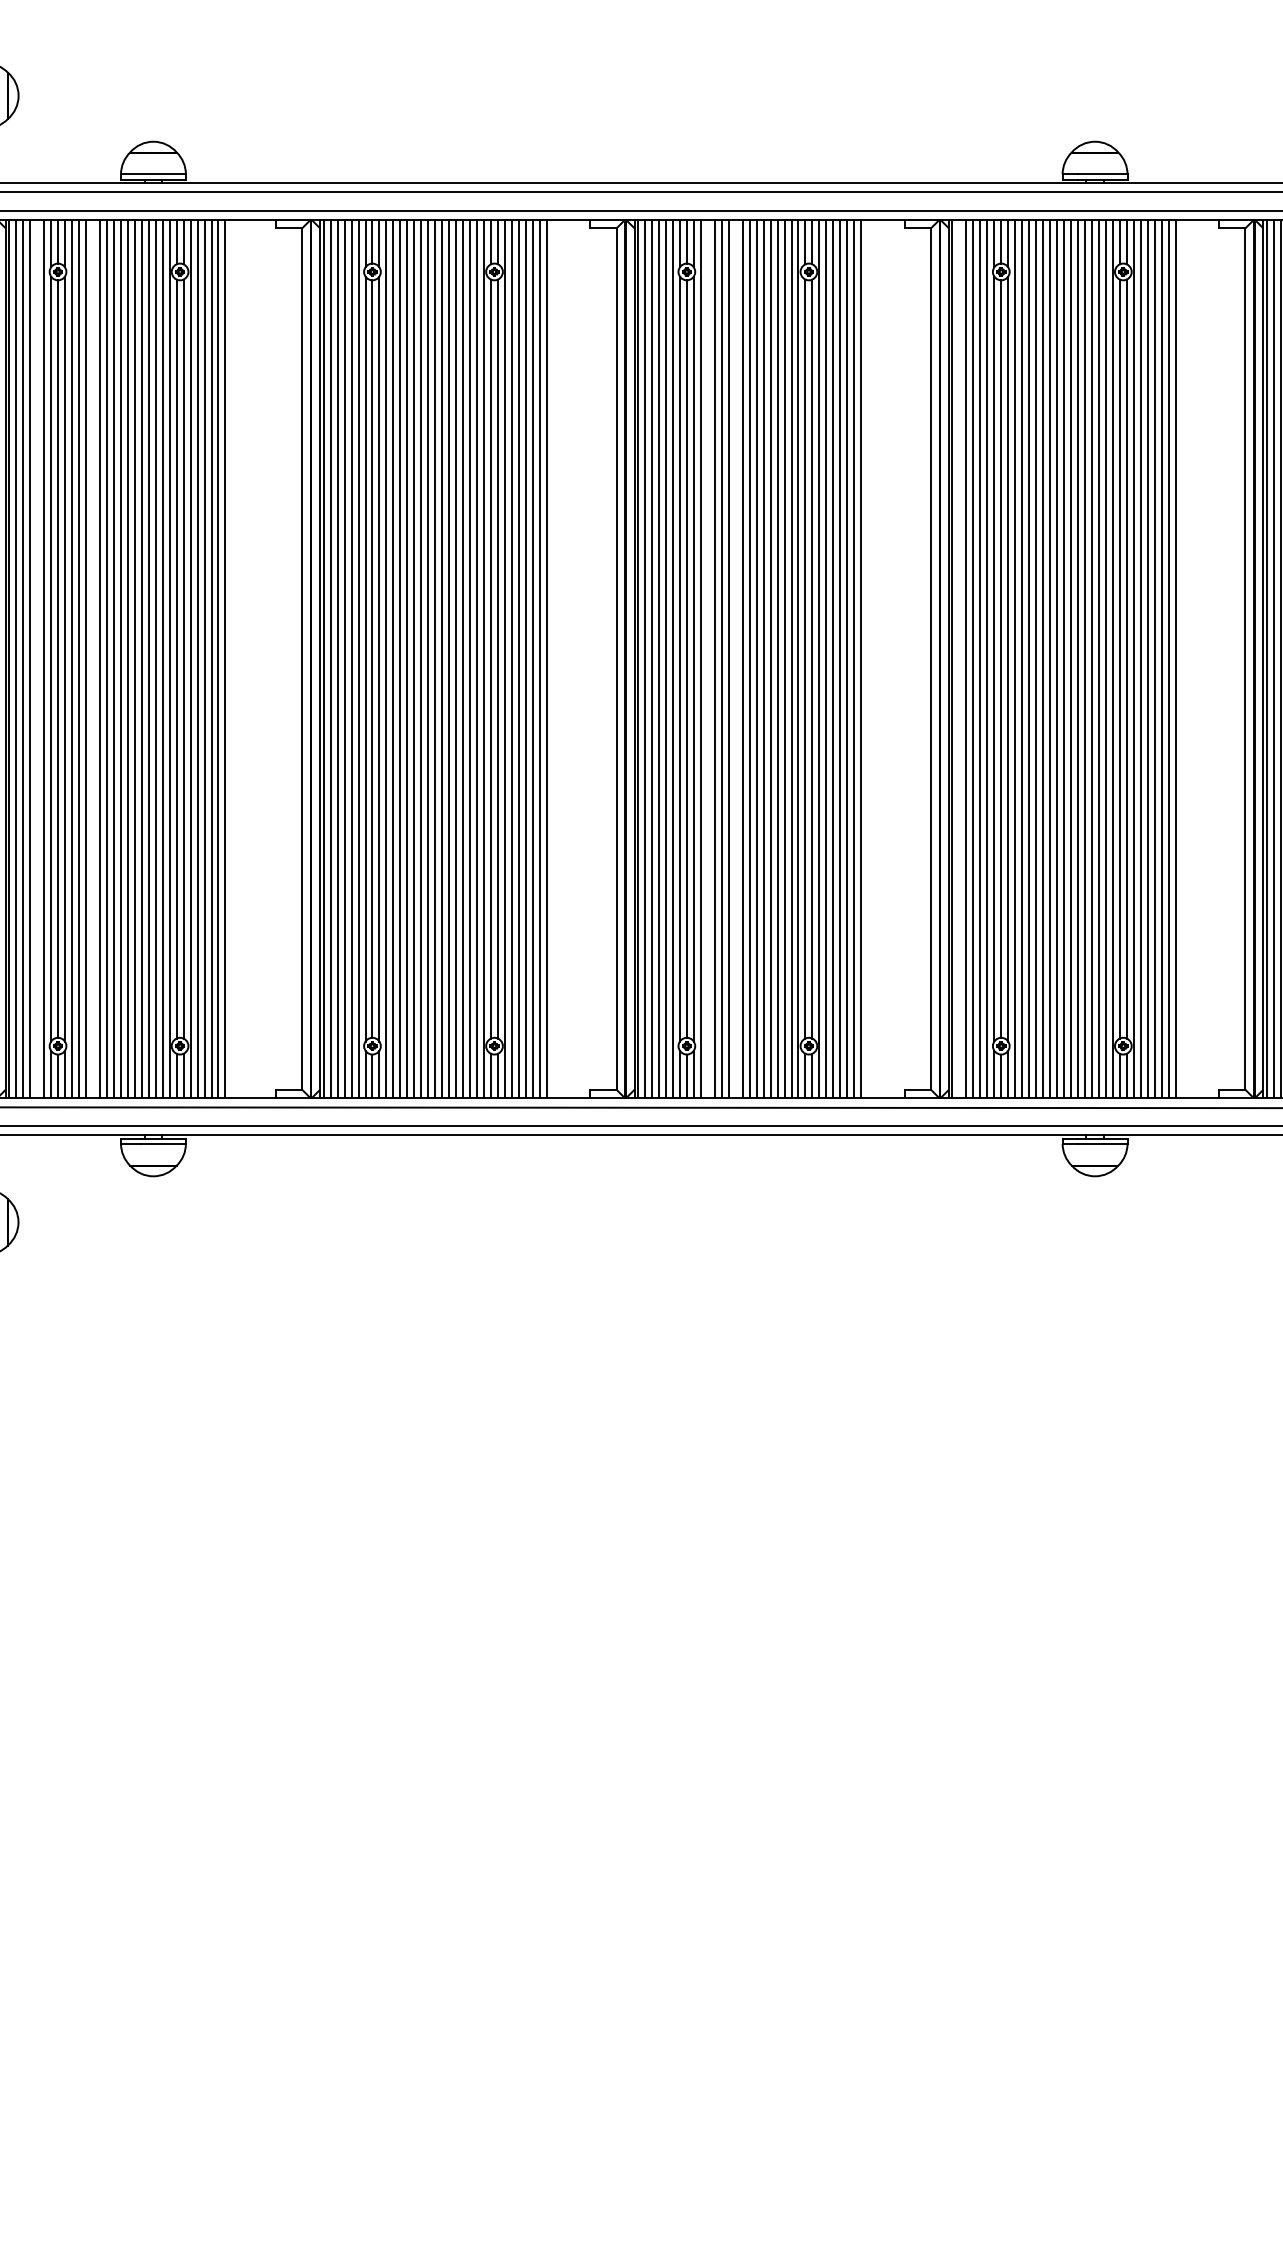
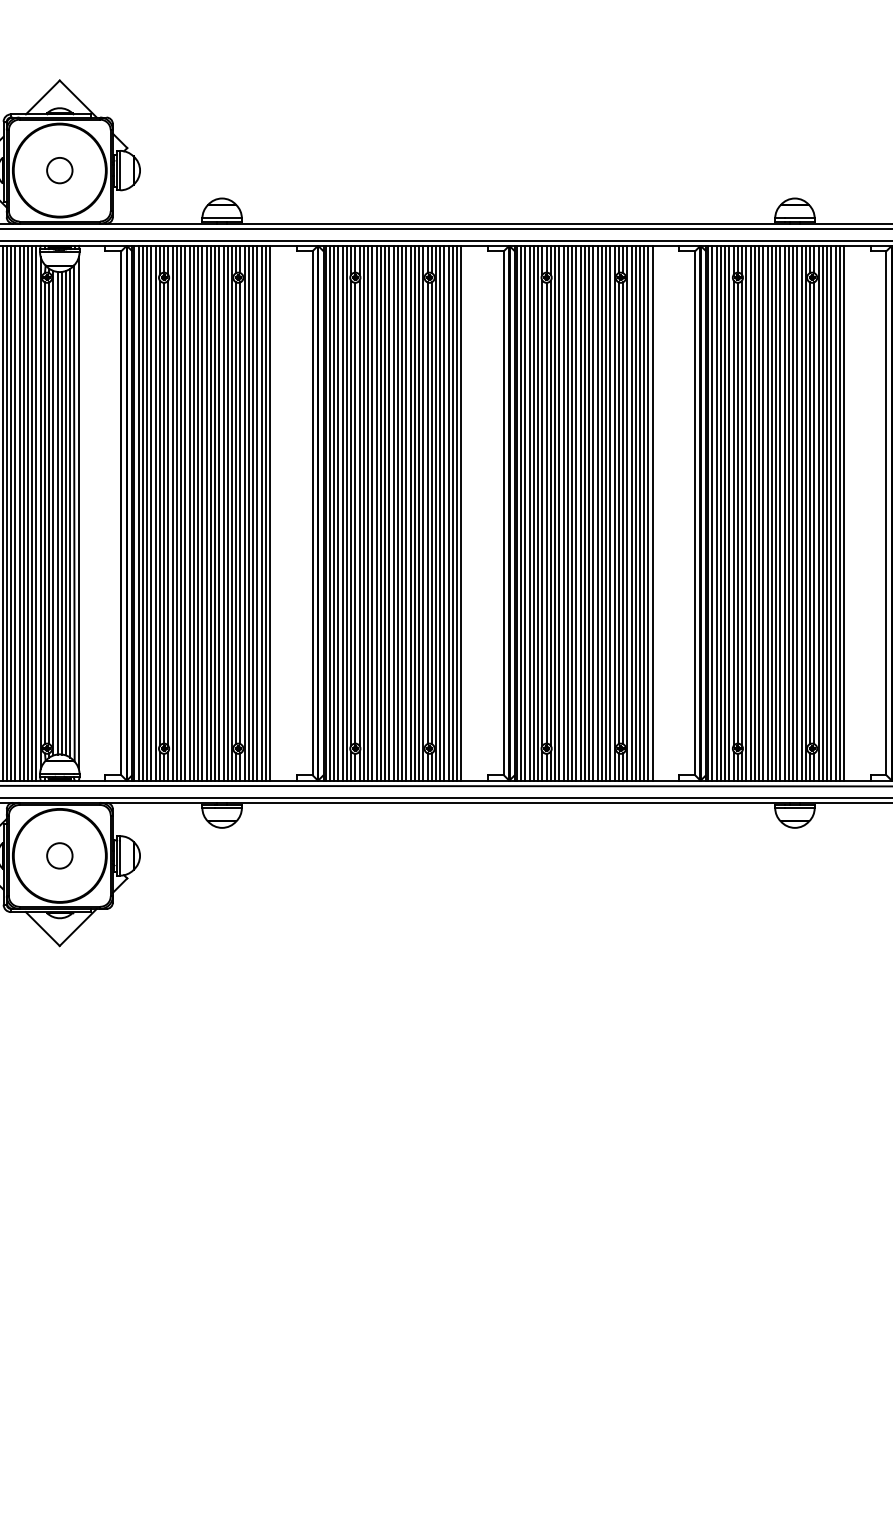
line: (37, 657) -> (151, 512), added
line: (93, 657) -> (185, 512), added
line: (232, 657) -> (270, 512), added
line: (708, 657) -> (559, 512), added
line: (735, 657) -> (576, 512), added
line: (959, 657) -> (712, 512), added

